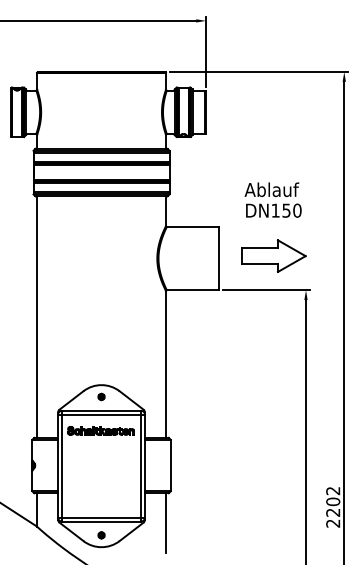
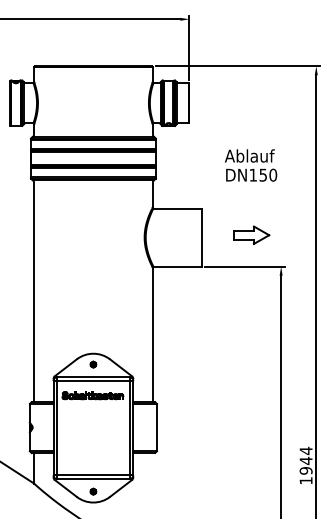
text: (272, 199) -> (250, 164), moved
part: (273, 255) -> (251, 234), size x0.6
text: (333, 506) -> (306, 465), 2202 -> 1944
line: (166, 522) -> (153, 479), removed

